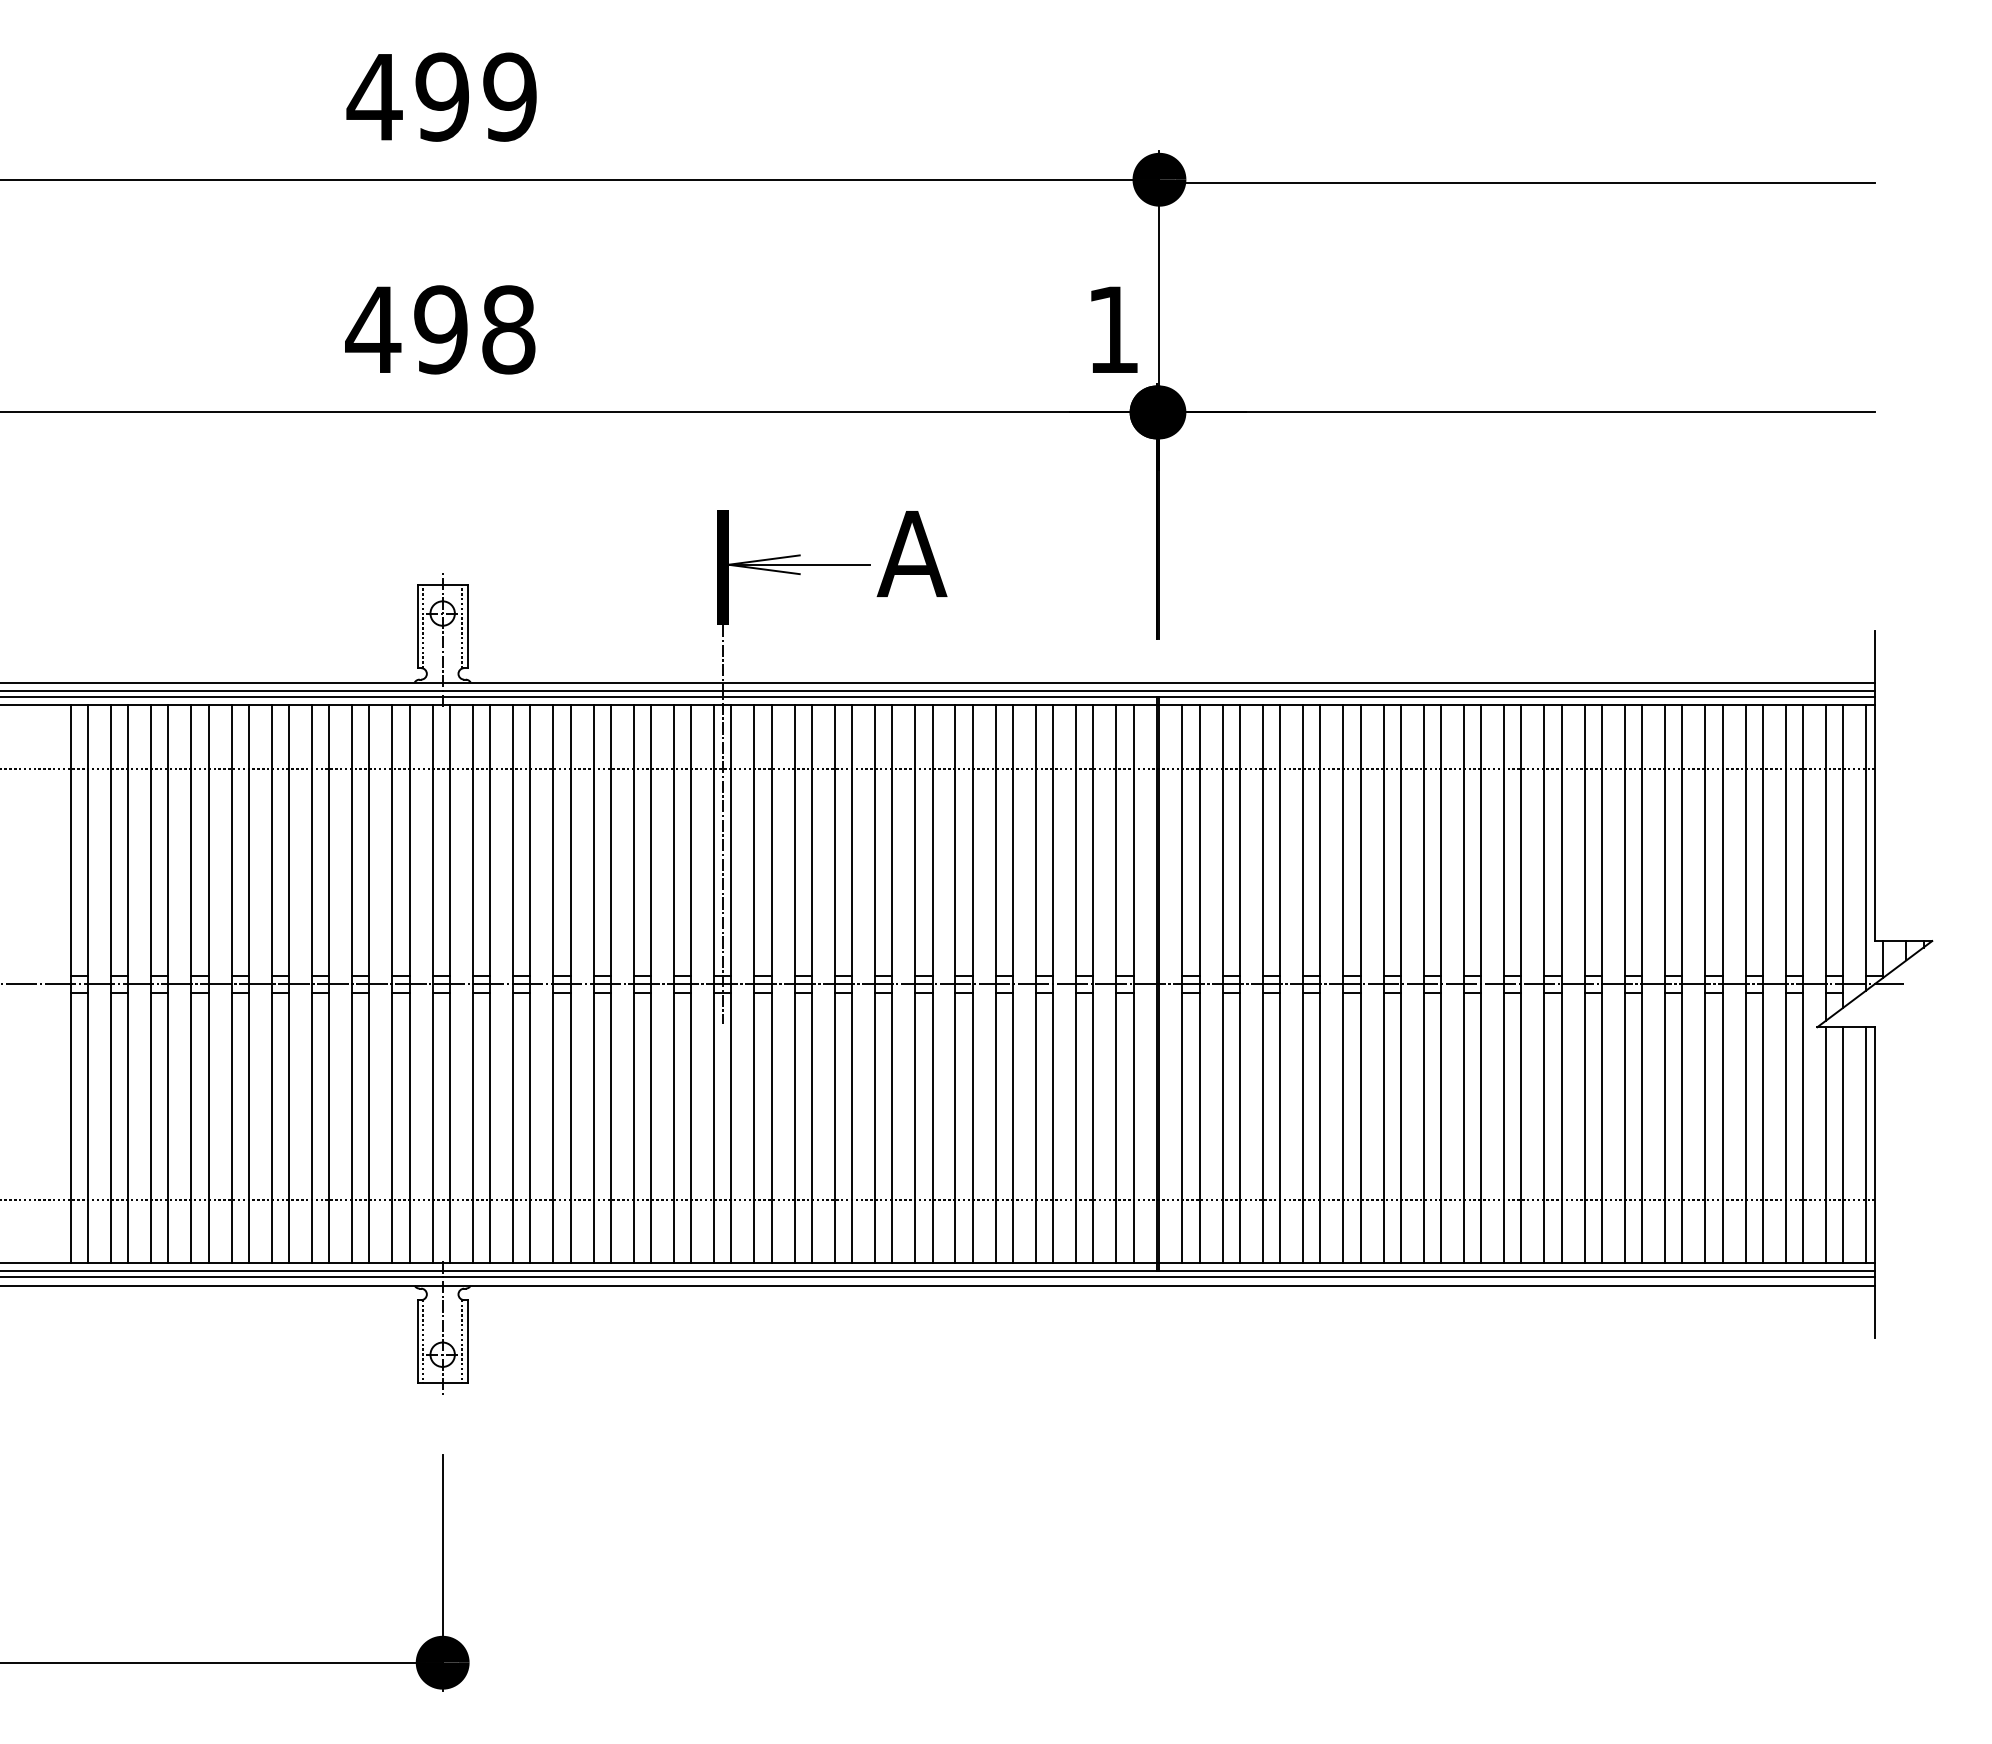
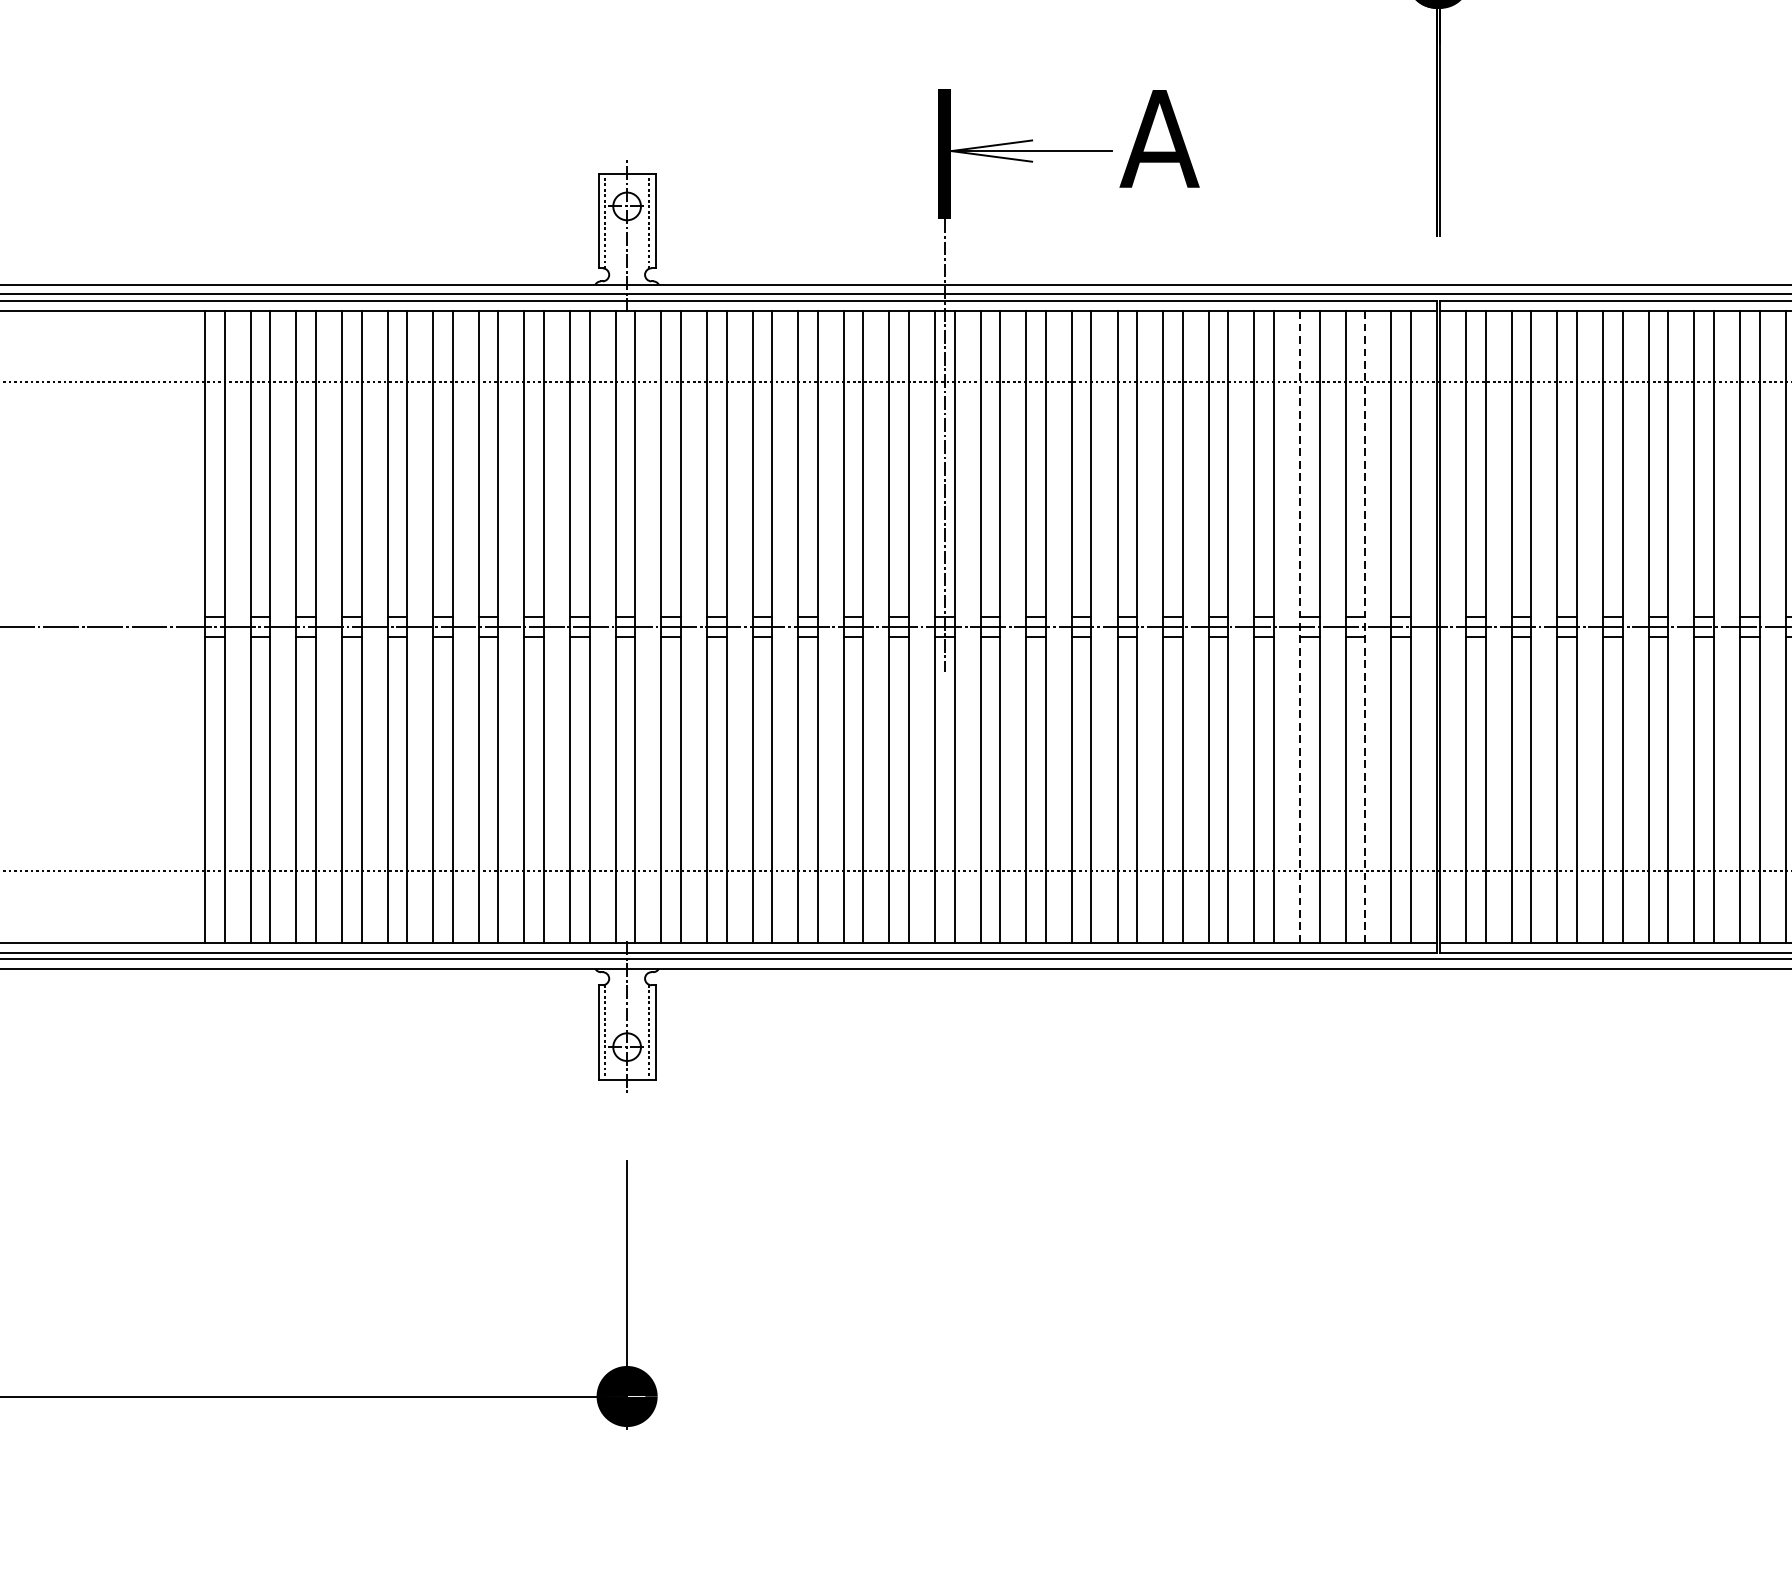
line: (1035, 984) -> (1299, 627), solid -> dashed
line: (1093, 984) -> (1365, 627), solid -> dashed

